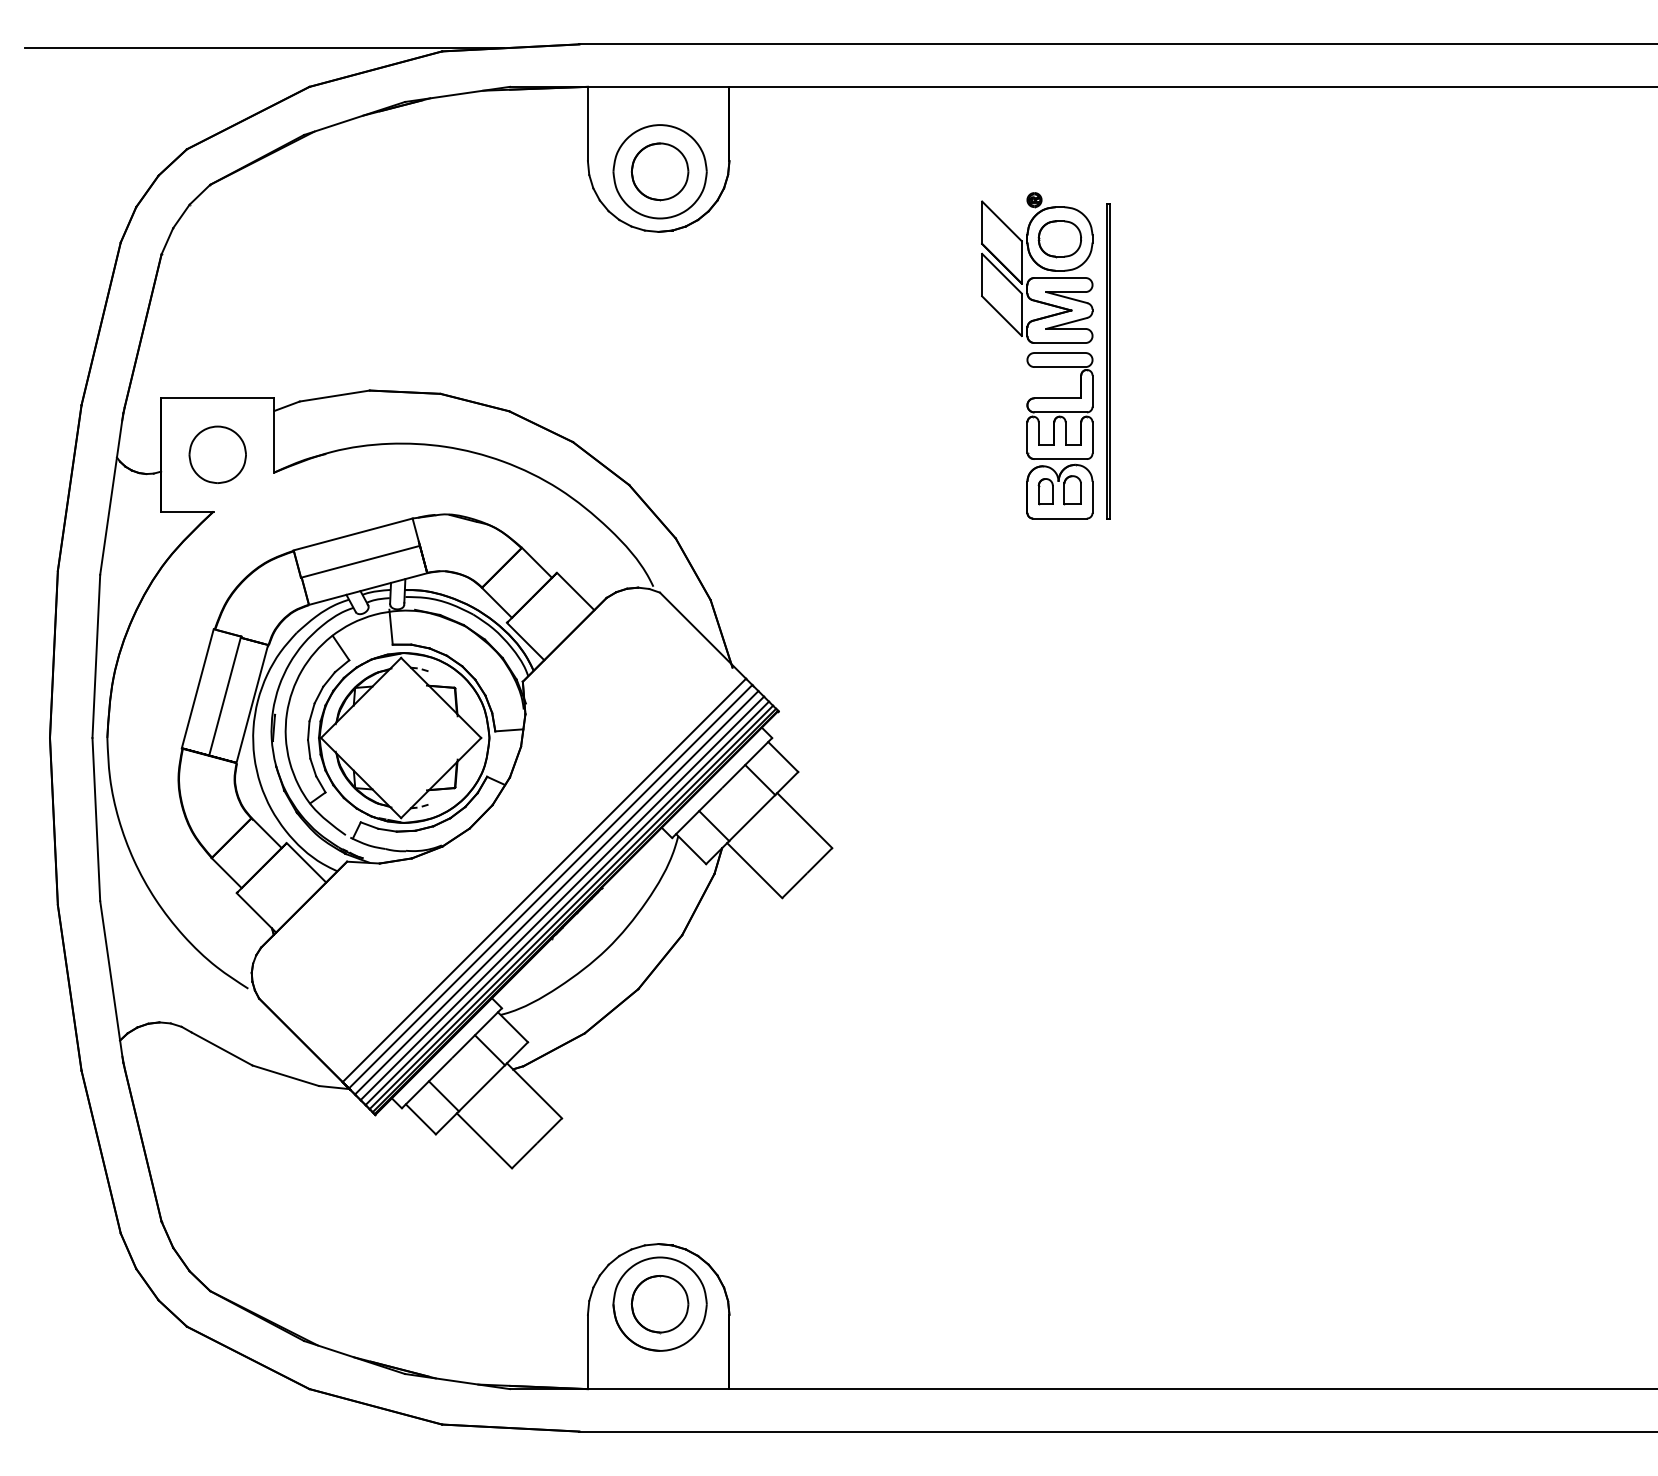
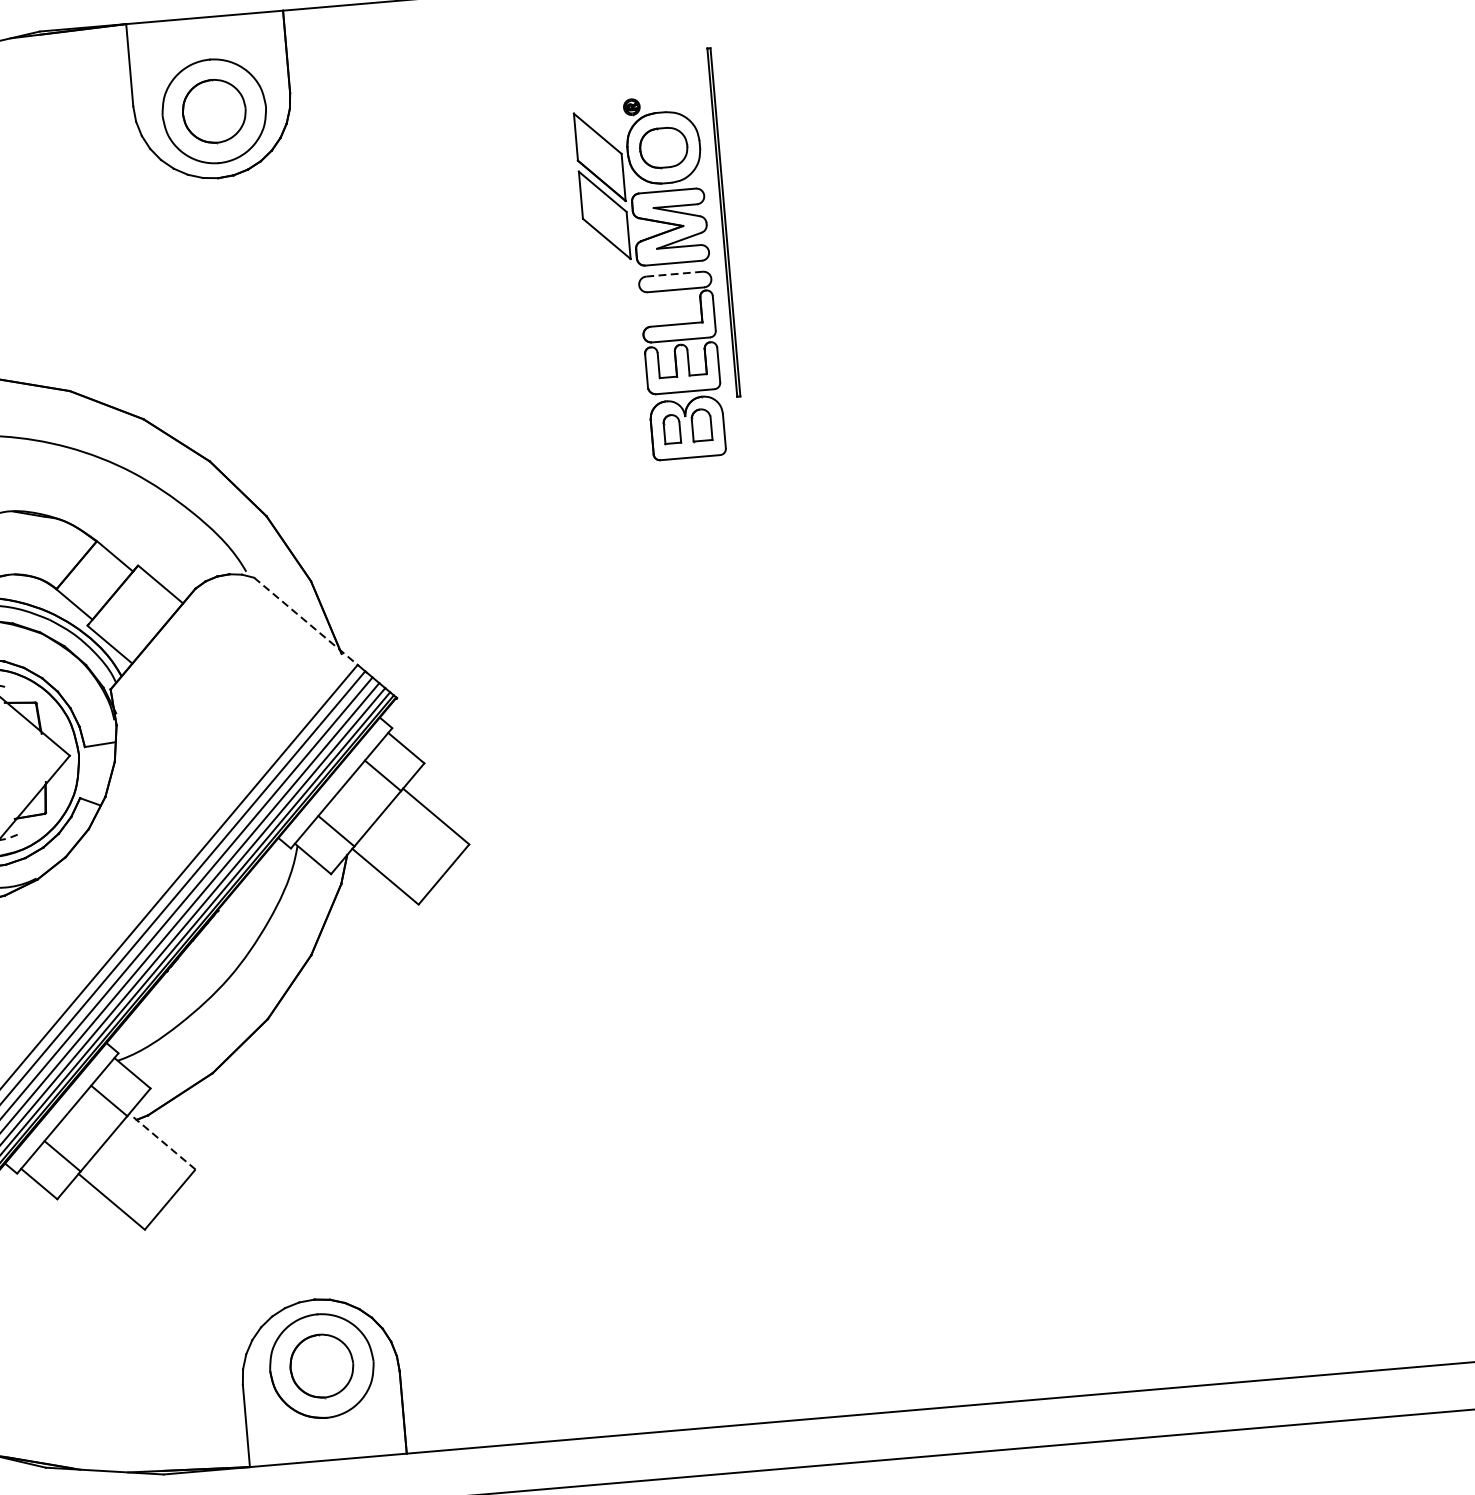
line: (1060, 352) -> (675, 273), solid -> dashed
line: (1107, 361) -> (723, 222), moved
line: (703, 635) -> (306, 621), solid -> dashed
line: (534, 1090) -> (162, 1141), solid -> dashed

